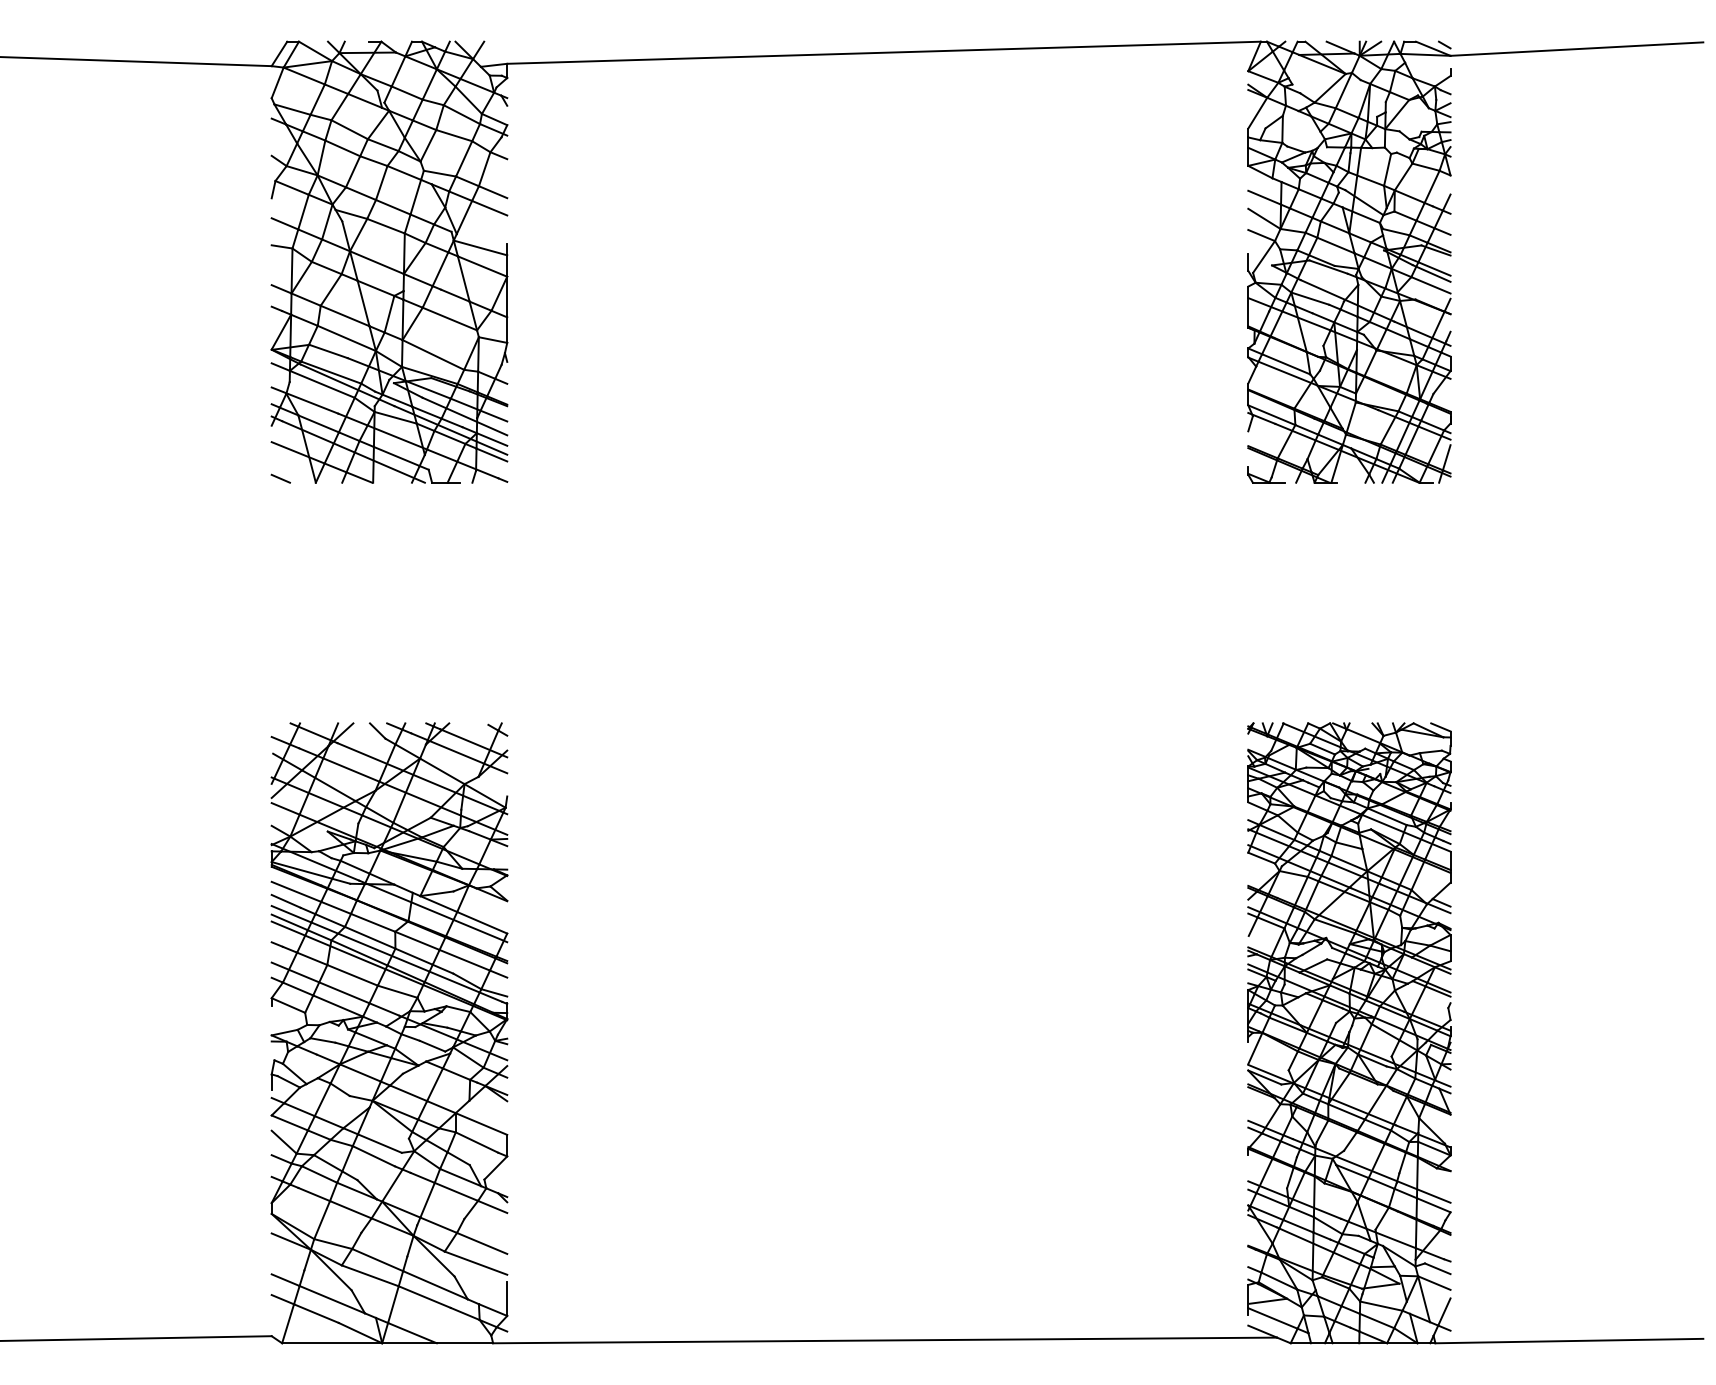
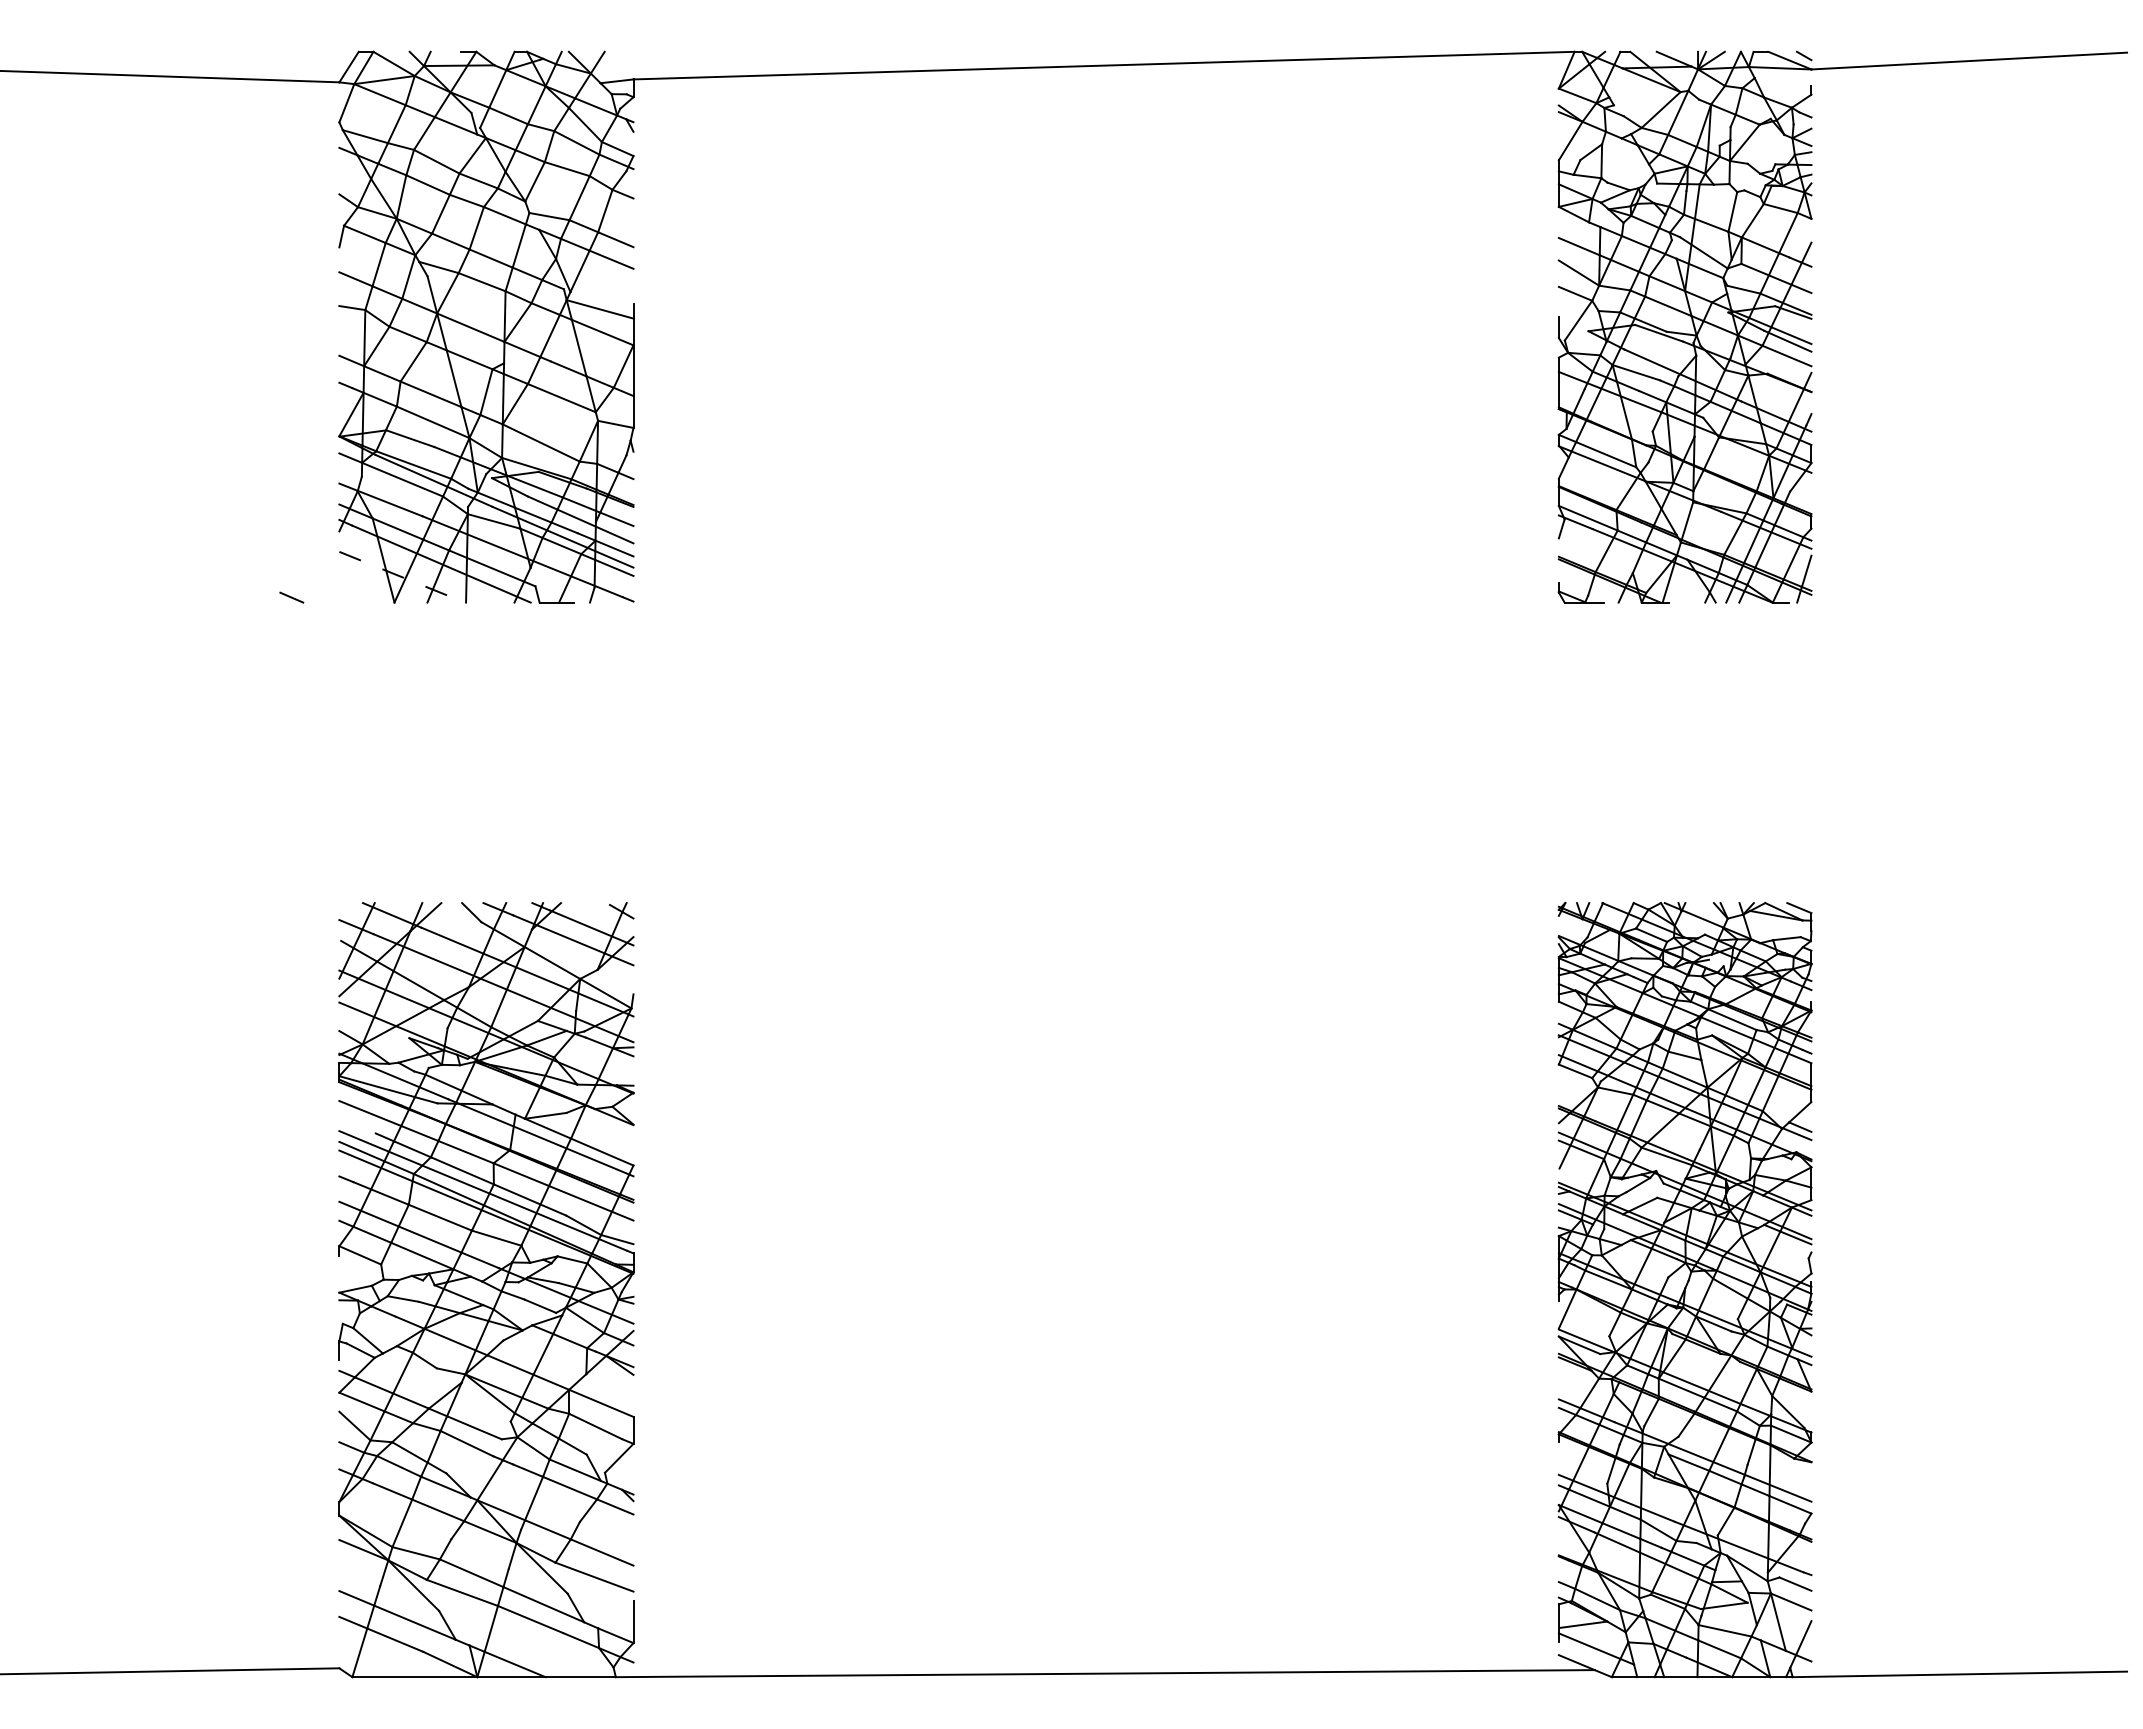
line: (322, 462) -> (402, 577), solid -> dashed
line: (280, 478) -> (291, 597), moved
line: (286, 901) -> (357, 1125), removed

